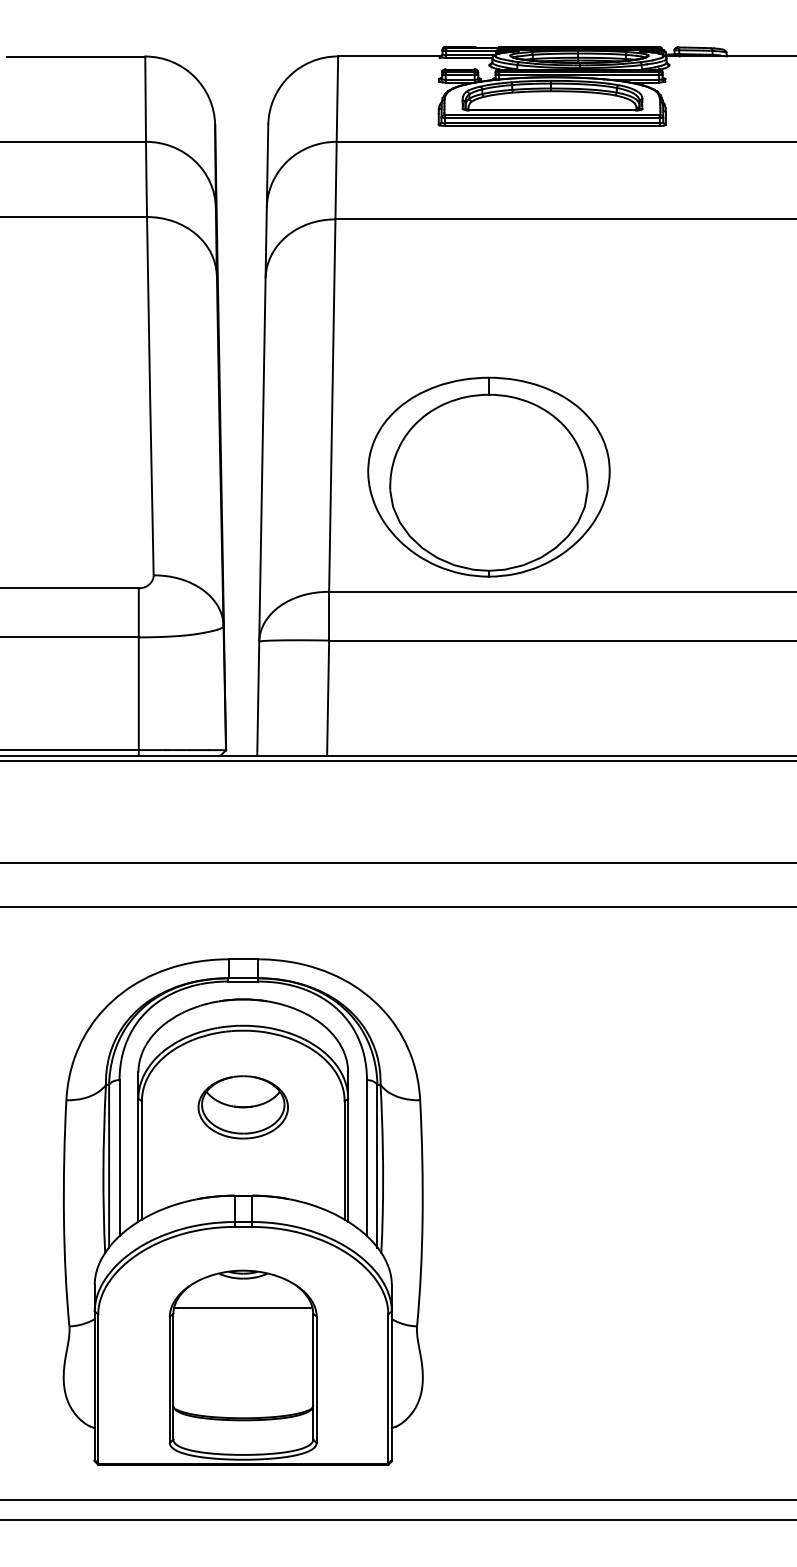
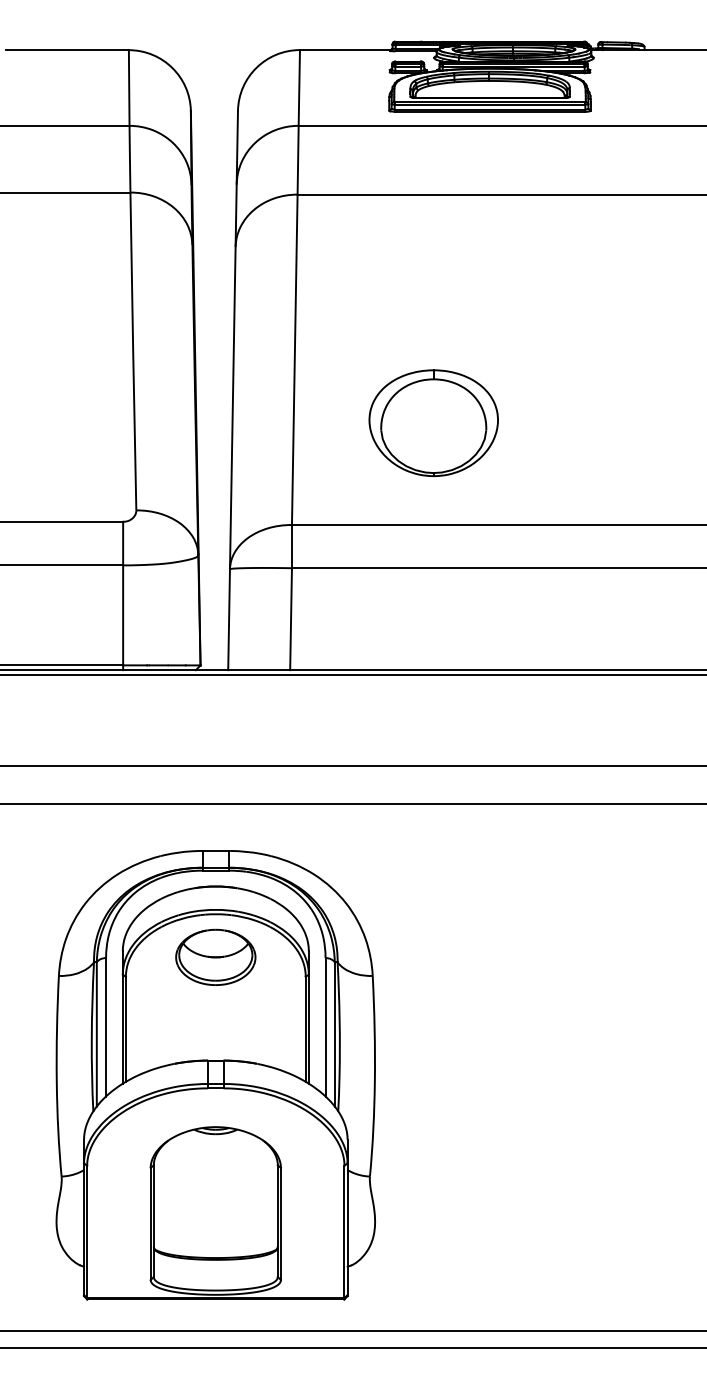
part: (488, 476) -> (433, 422), size x0.6
part: (242, 1107) -> (215, 957), moved
line: (243, 1308) -> (216, 1160), removed

